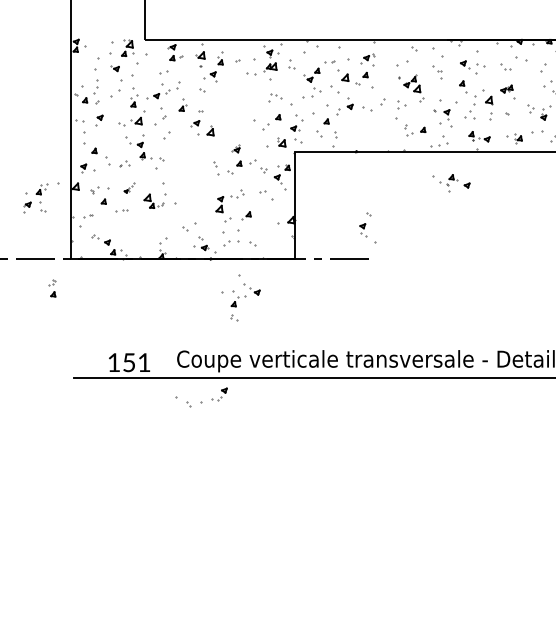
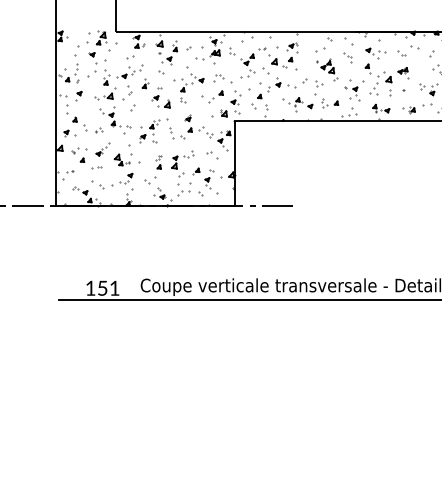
part: (450, 183) -> (297, 104), moved
part: (128, 188) -> (102, 149), size x1.67
part: (40, 196) -> (153, 130), moved
part: (367, 228) -> (211, 181), moved
part: (52, 288) -> (158, 162), moved
part: (240, 297) -> (188, 84), moved
part: (201, 396) -> (112, 180), moved

